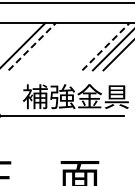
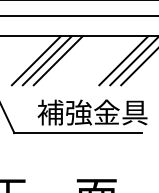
line: (32, 46) -> (47, 60), dashed -> solid
line: (42, 46) -> (57, 60), added
line: (105, 46) -> (123, 60), dashed -> solid

